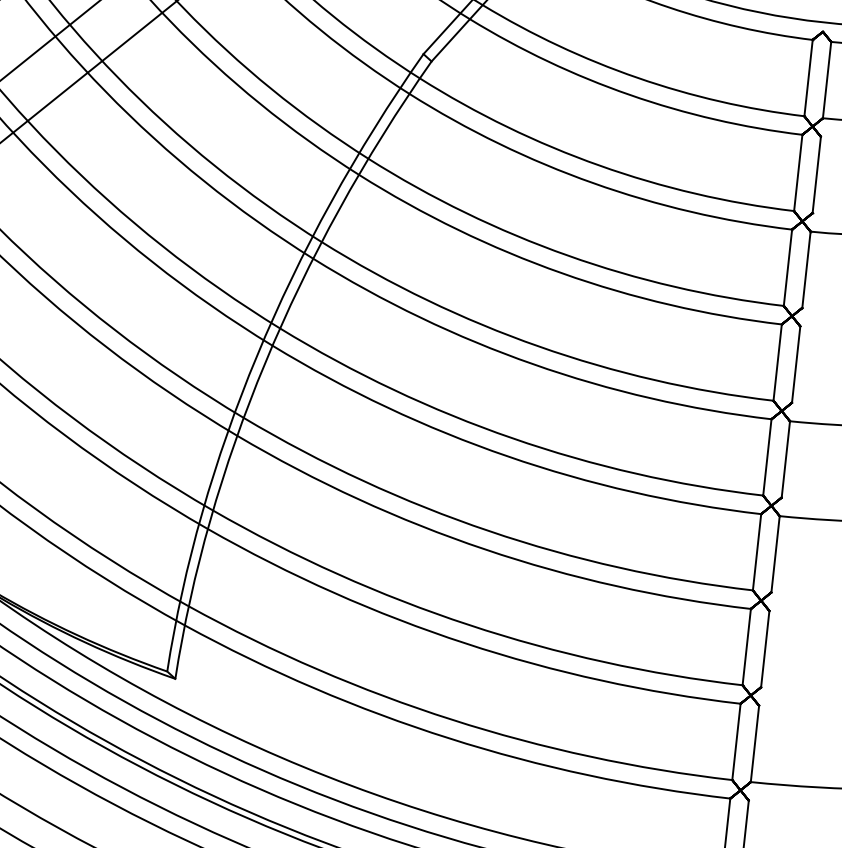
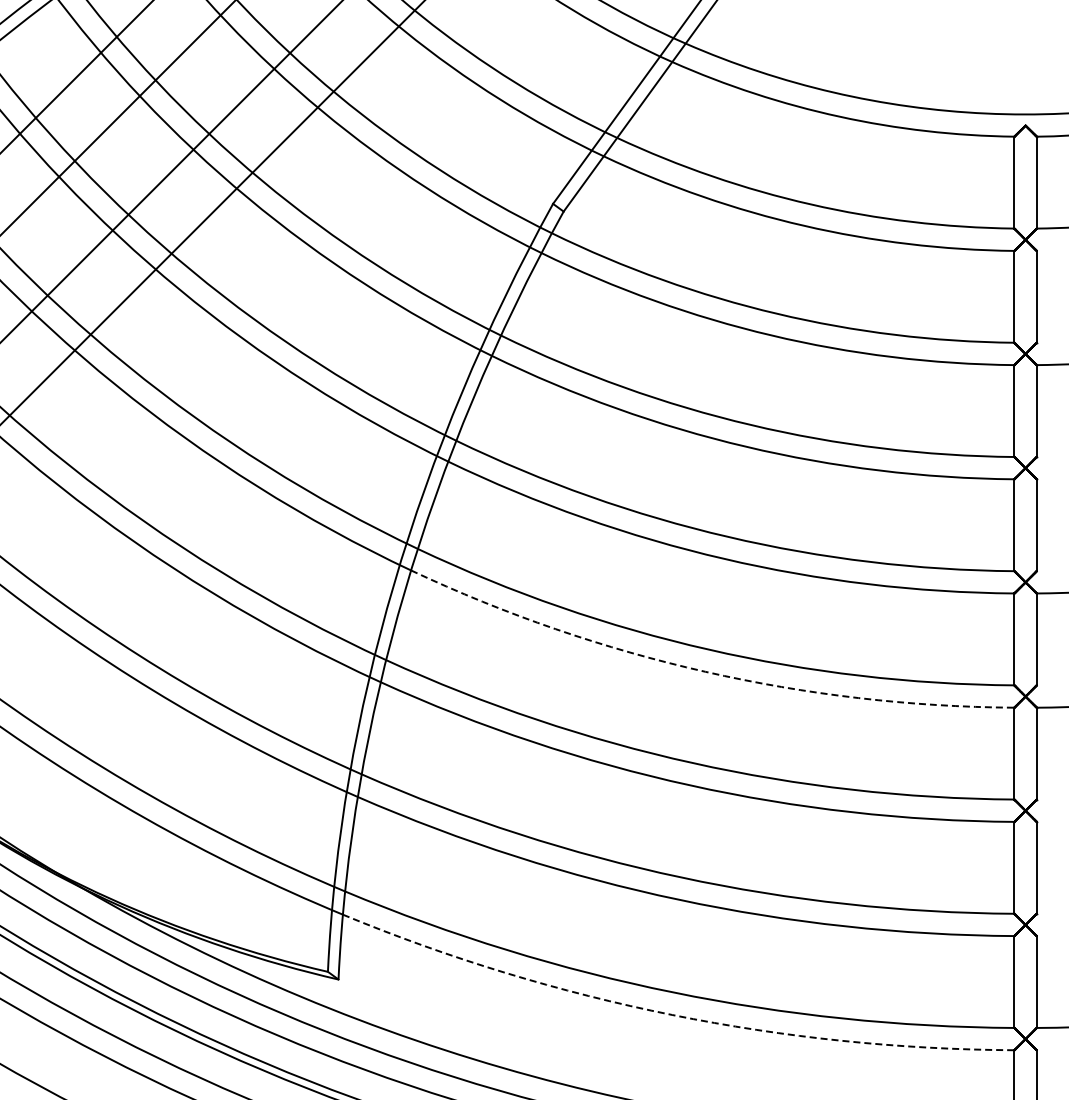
arc: (507, 456) -> (705, 671), solid -> dashed
arc: (449, 738) -> (672, 1014), solid -> dashed

